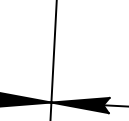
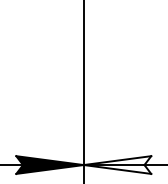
fill: (80, 103) -> (117, 164), removed

